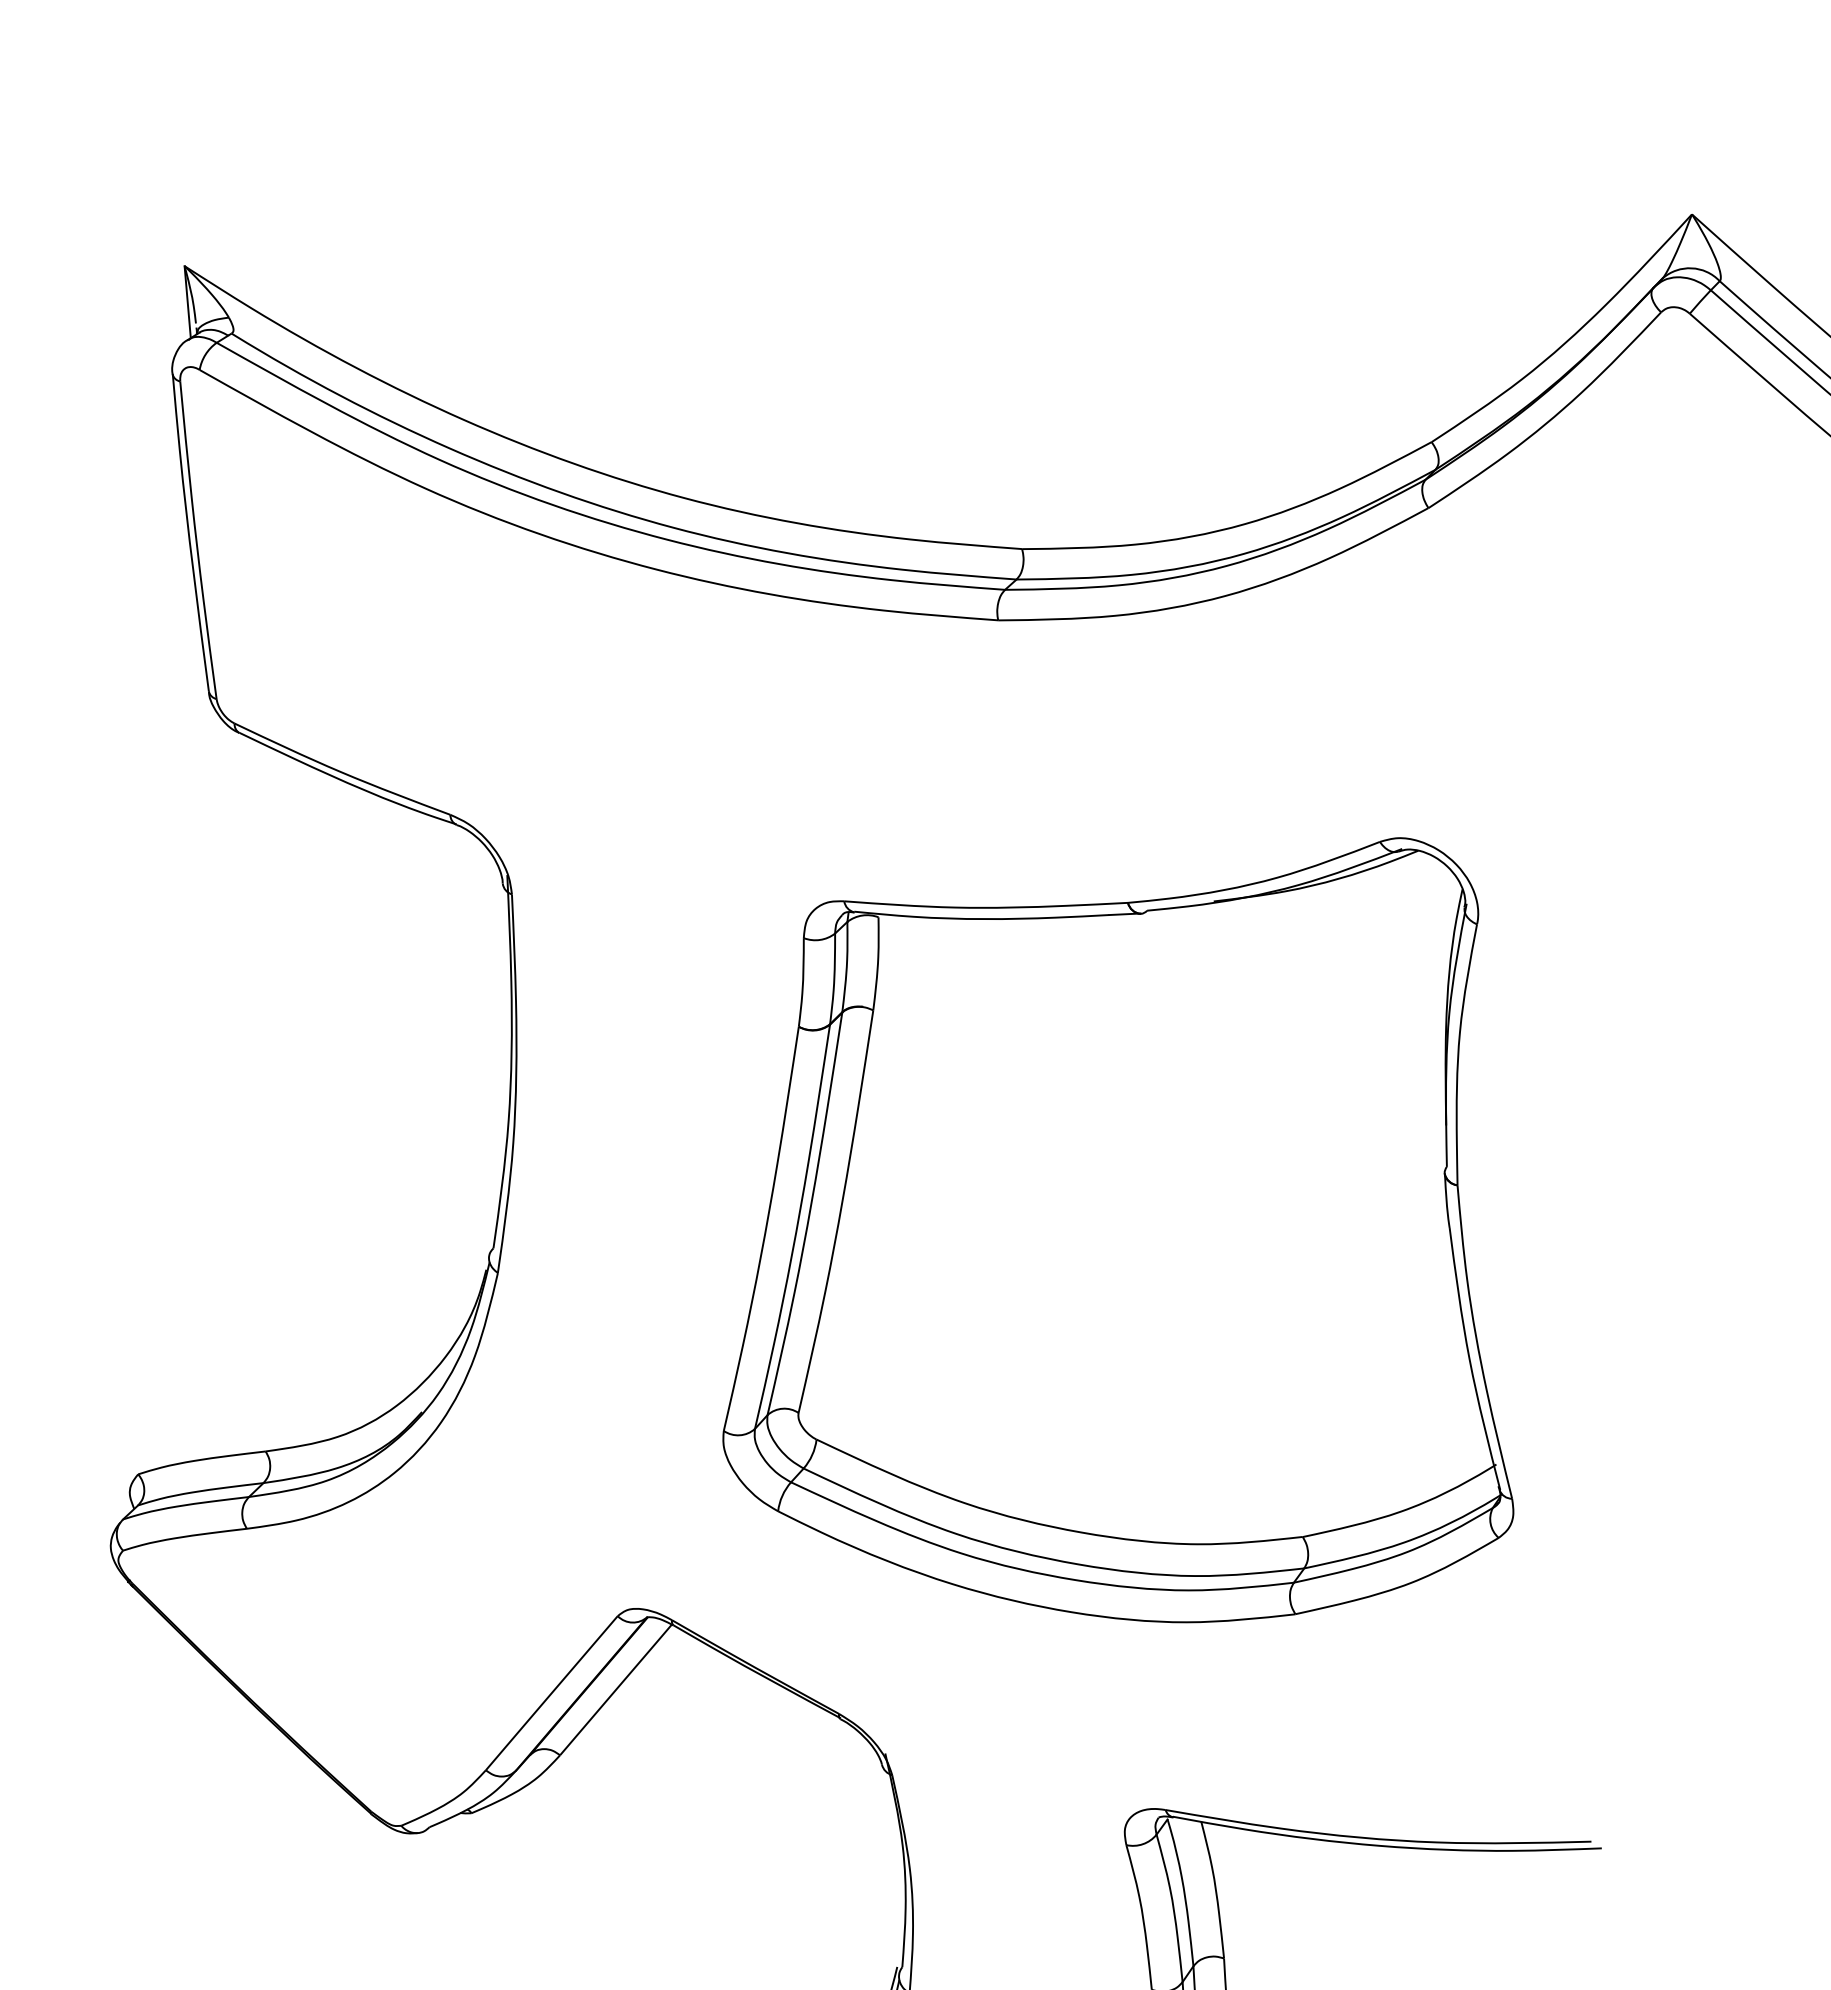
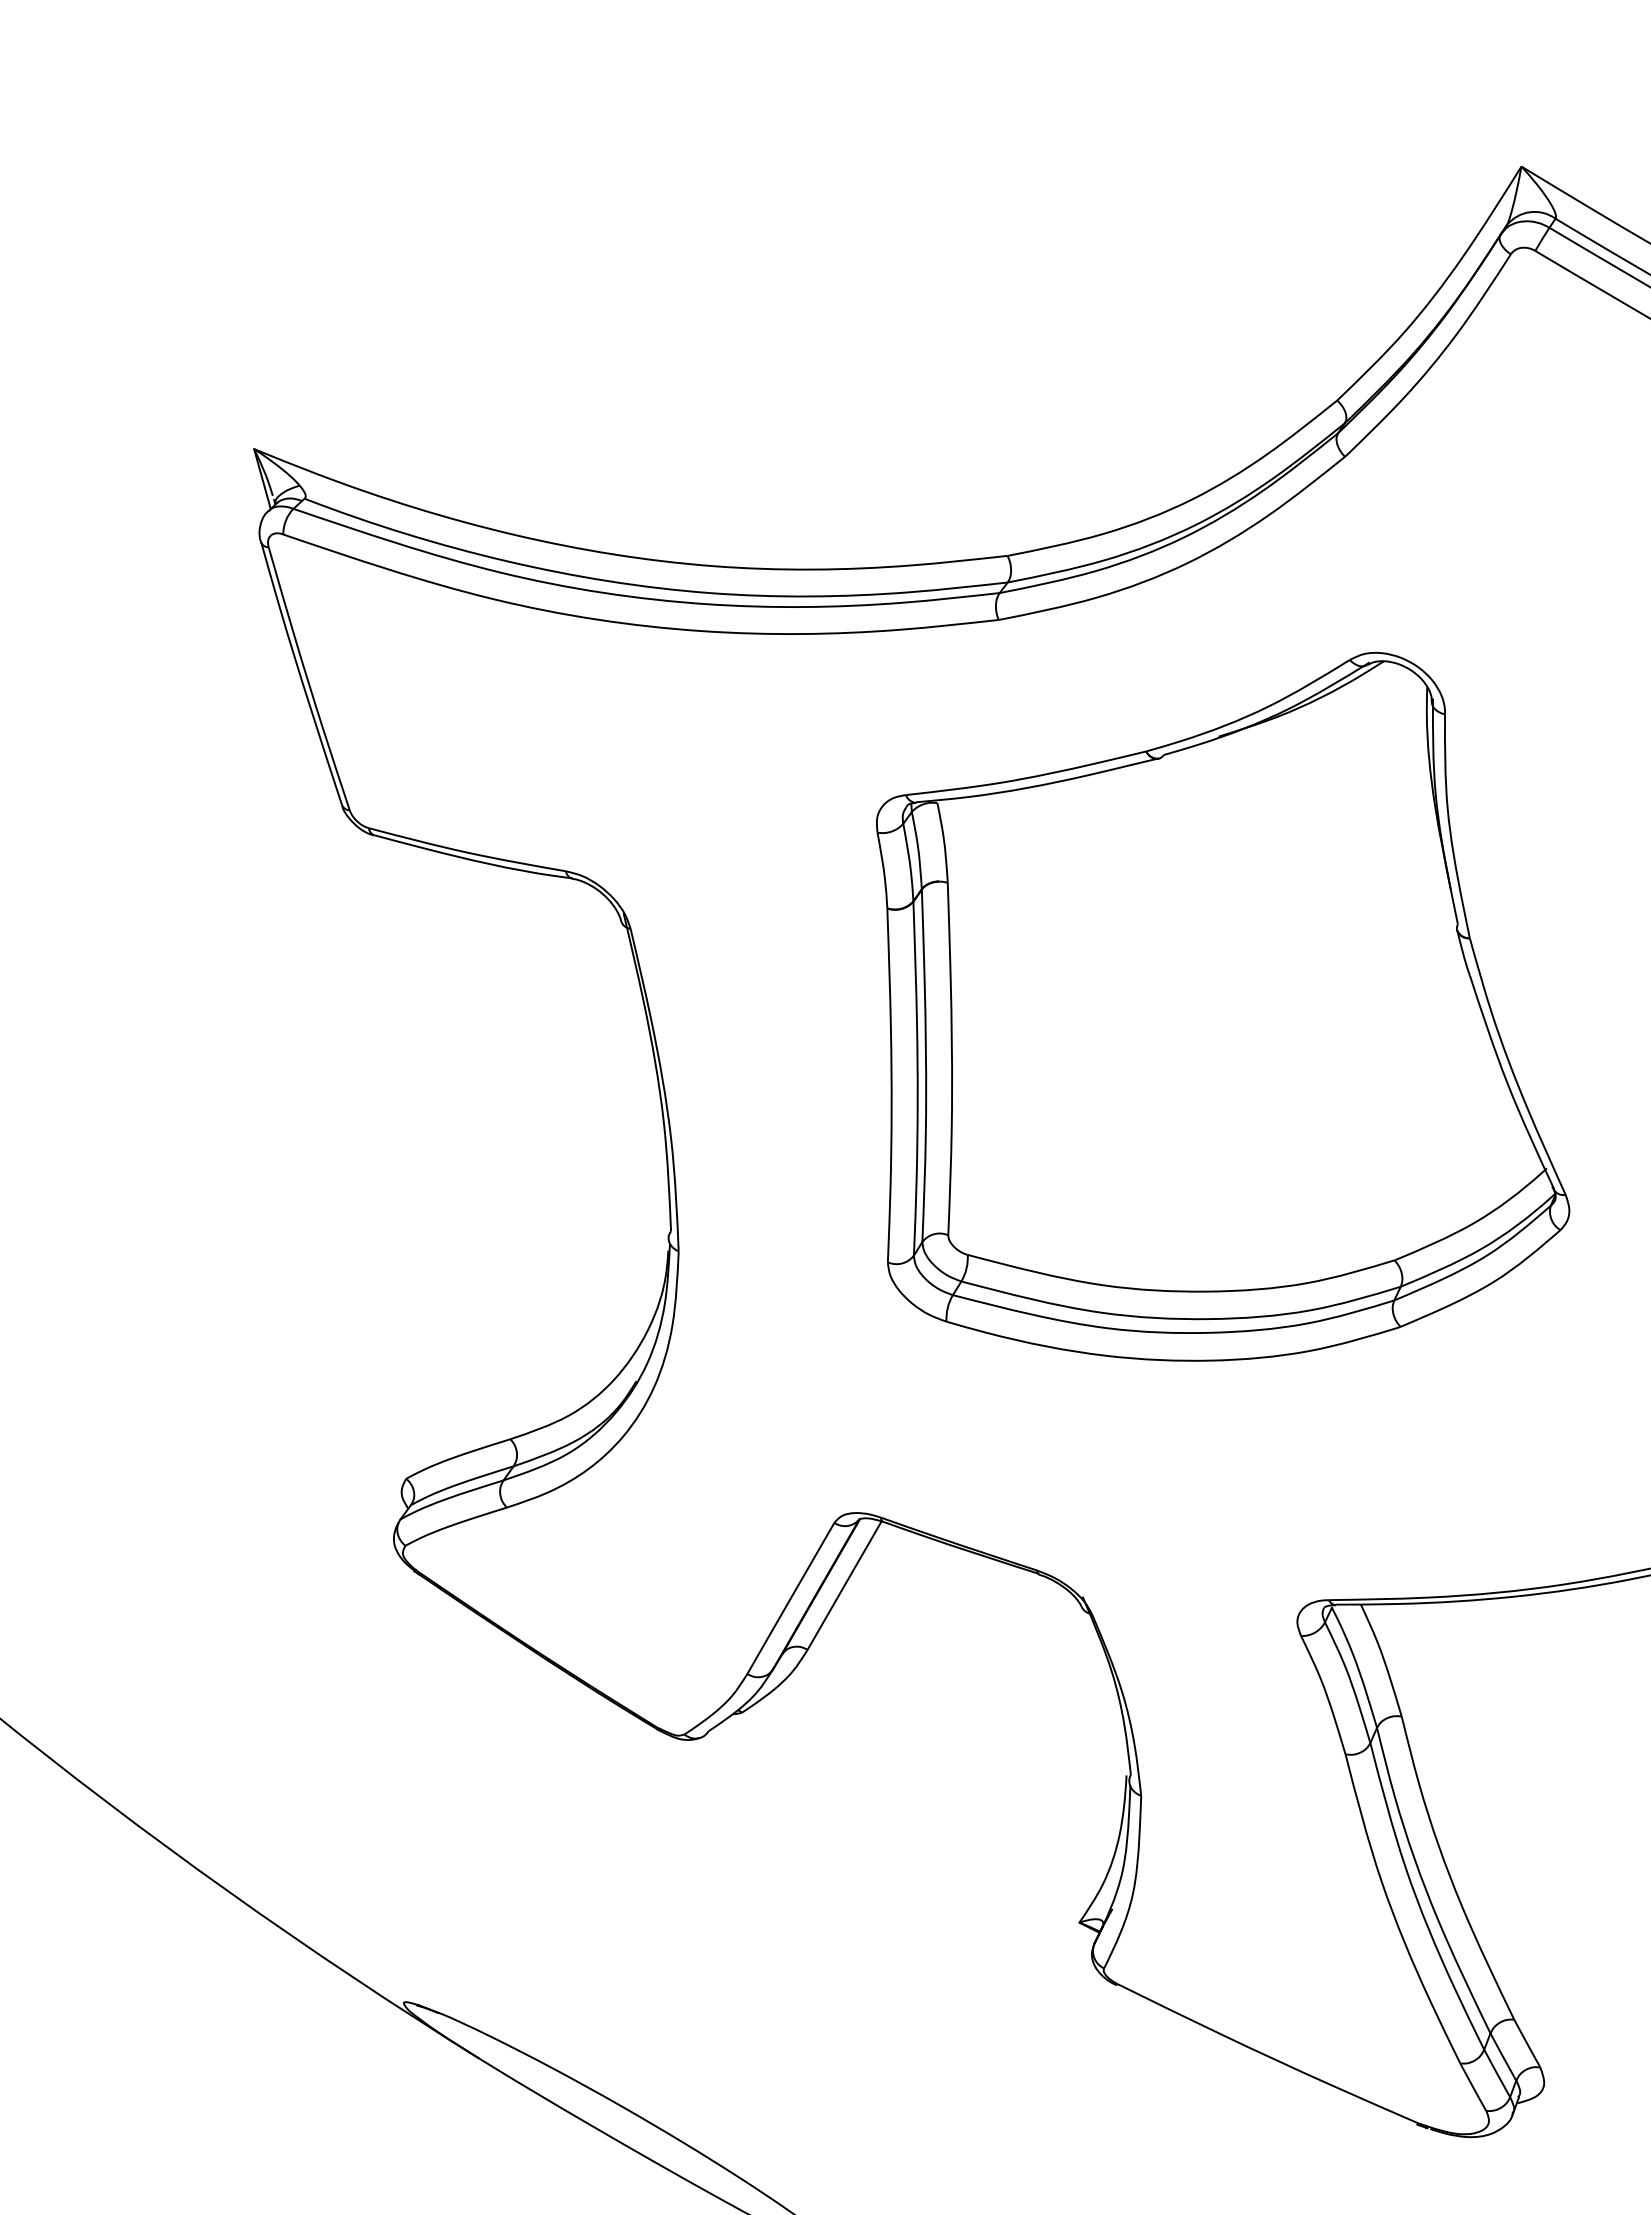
part: (1161, 1210) -> (1223, 1006), moved

